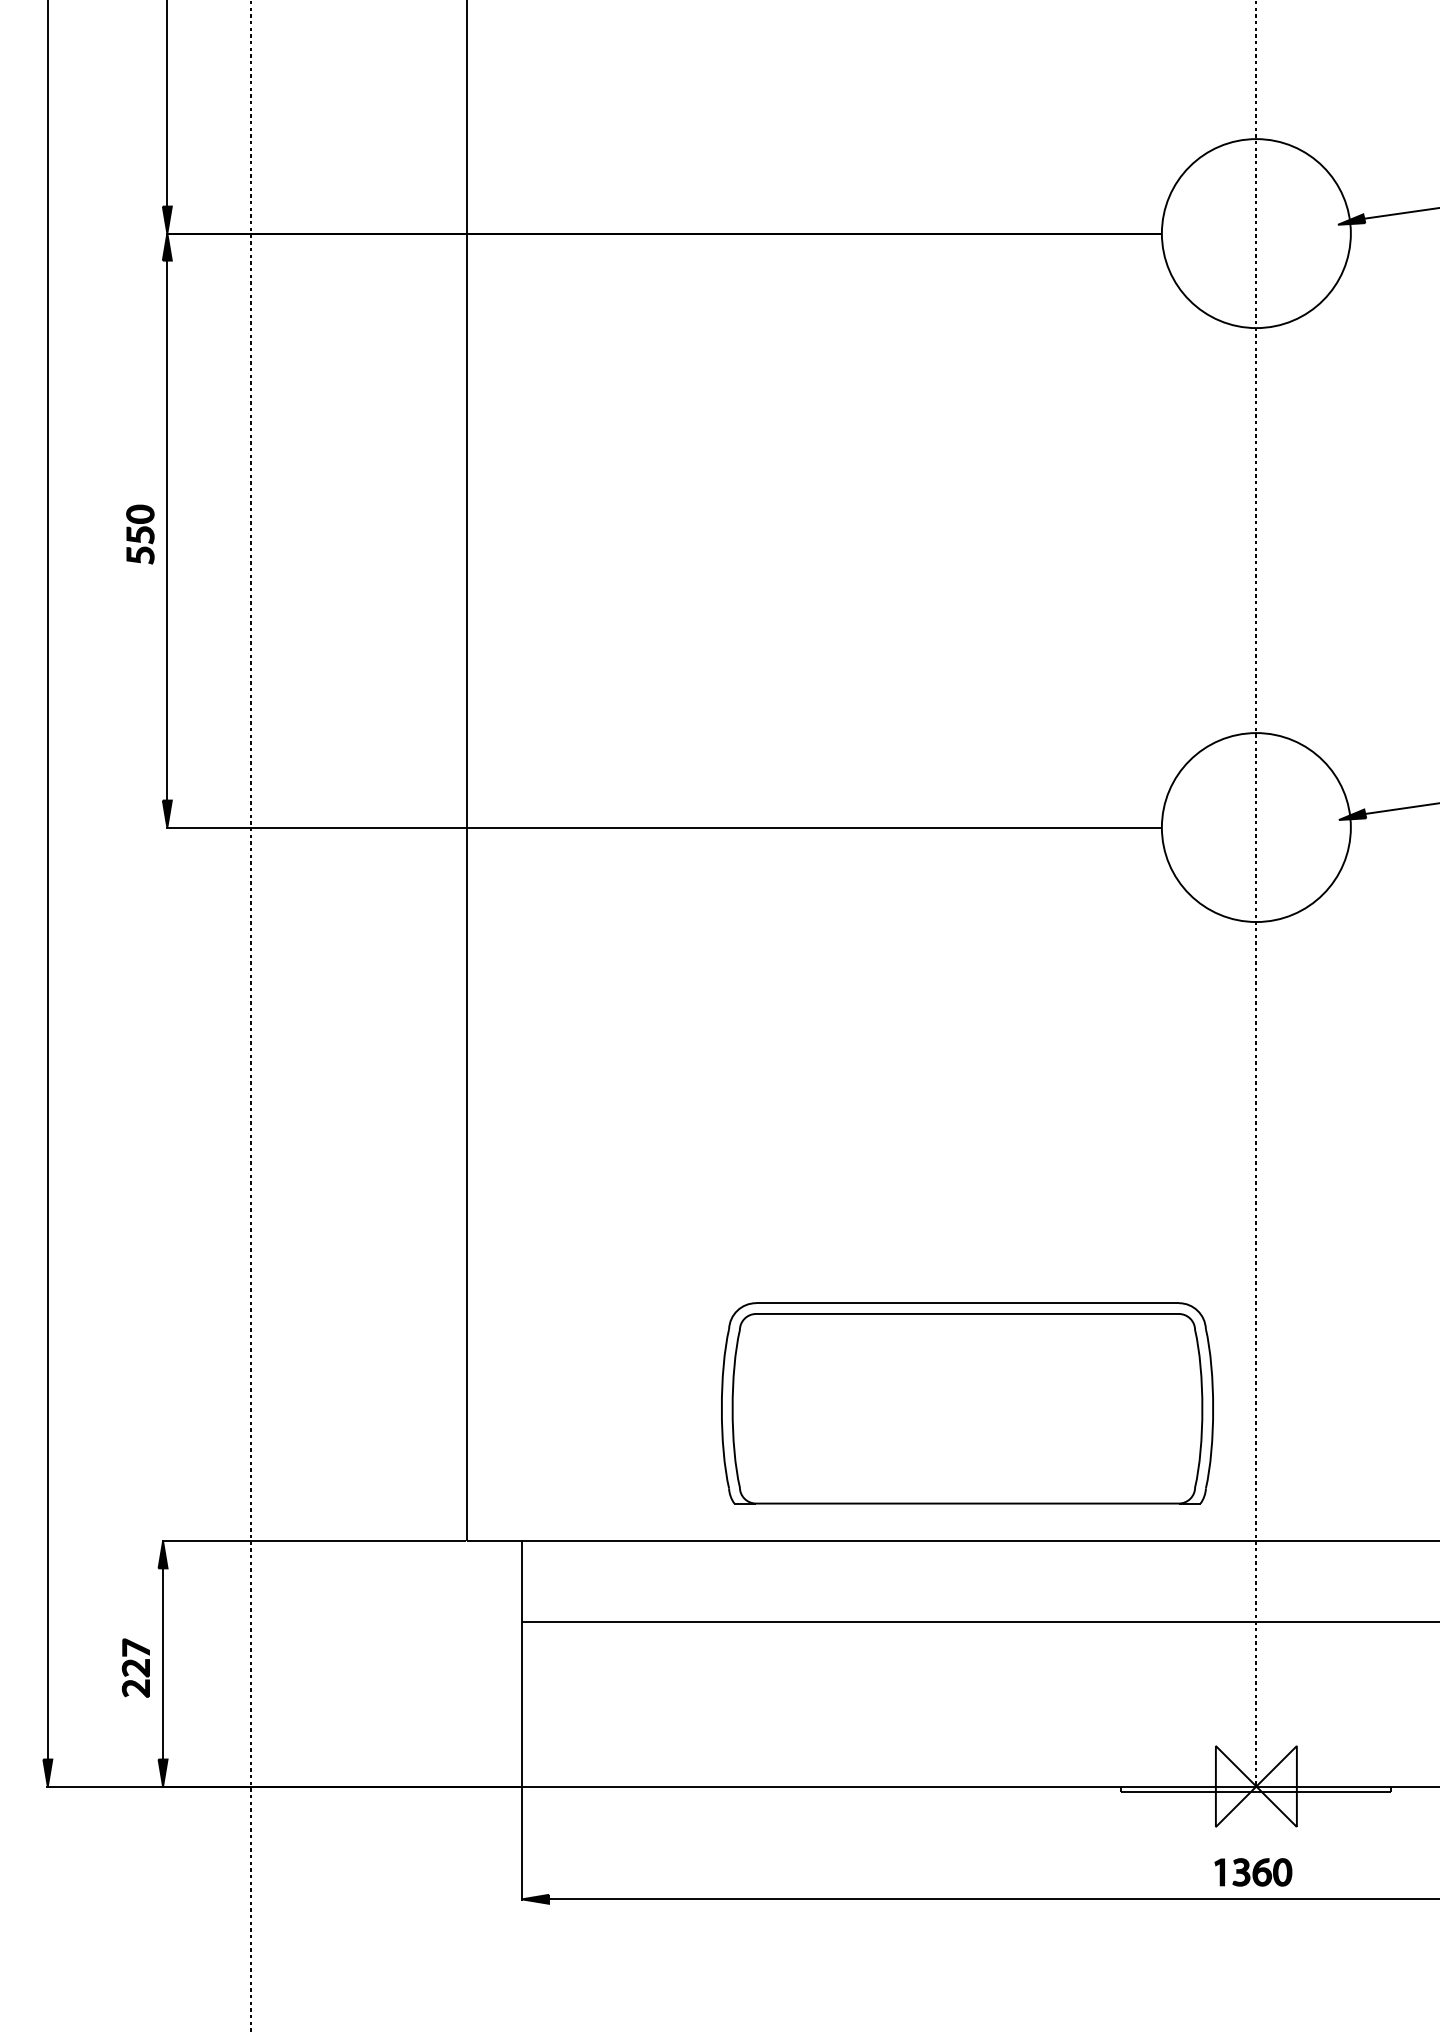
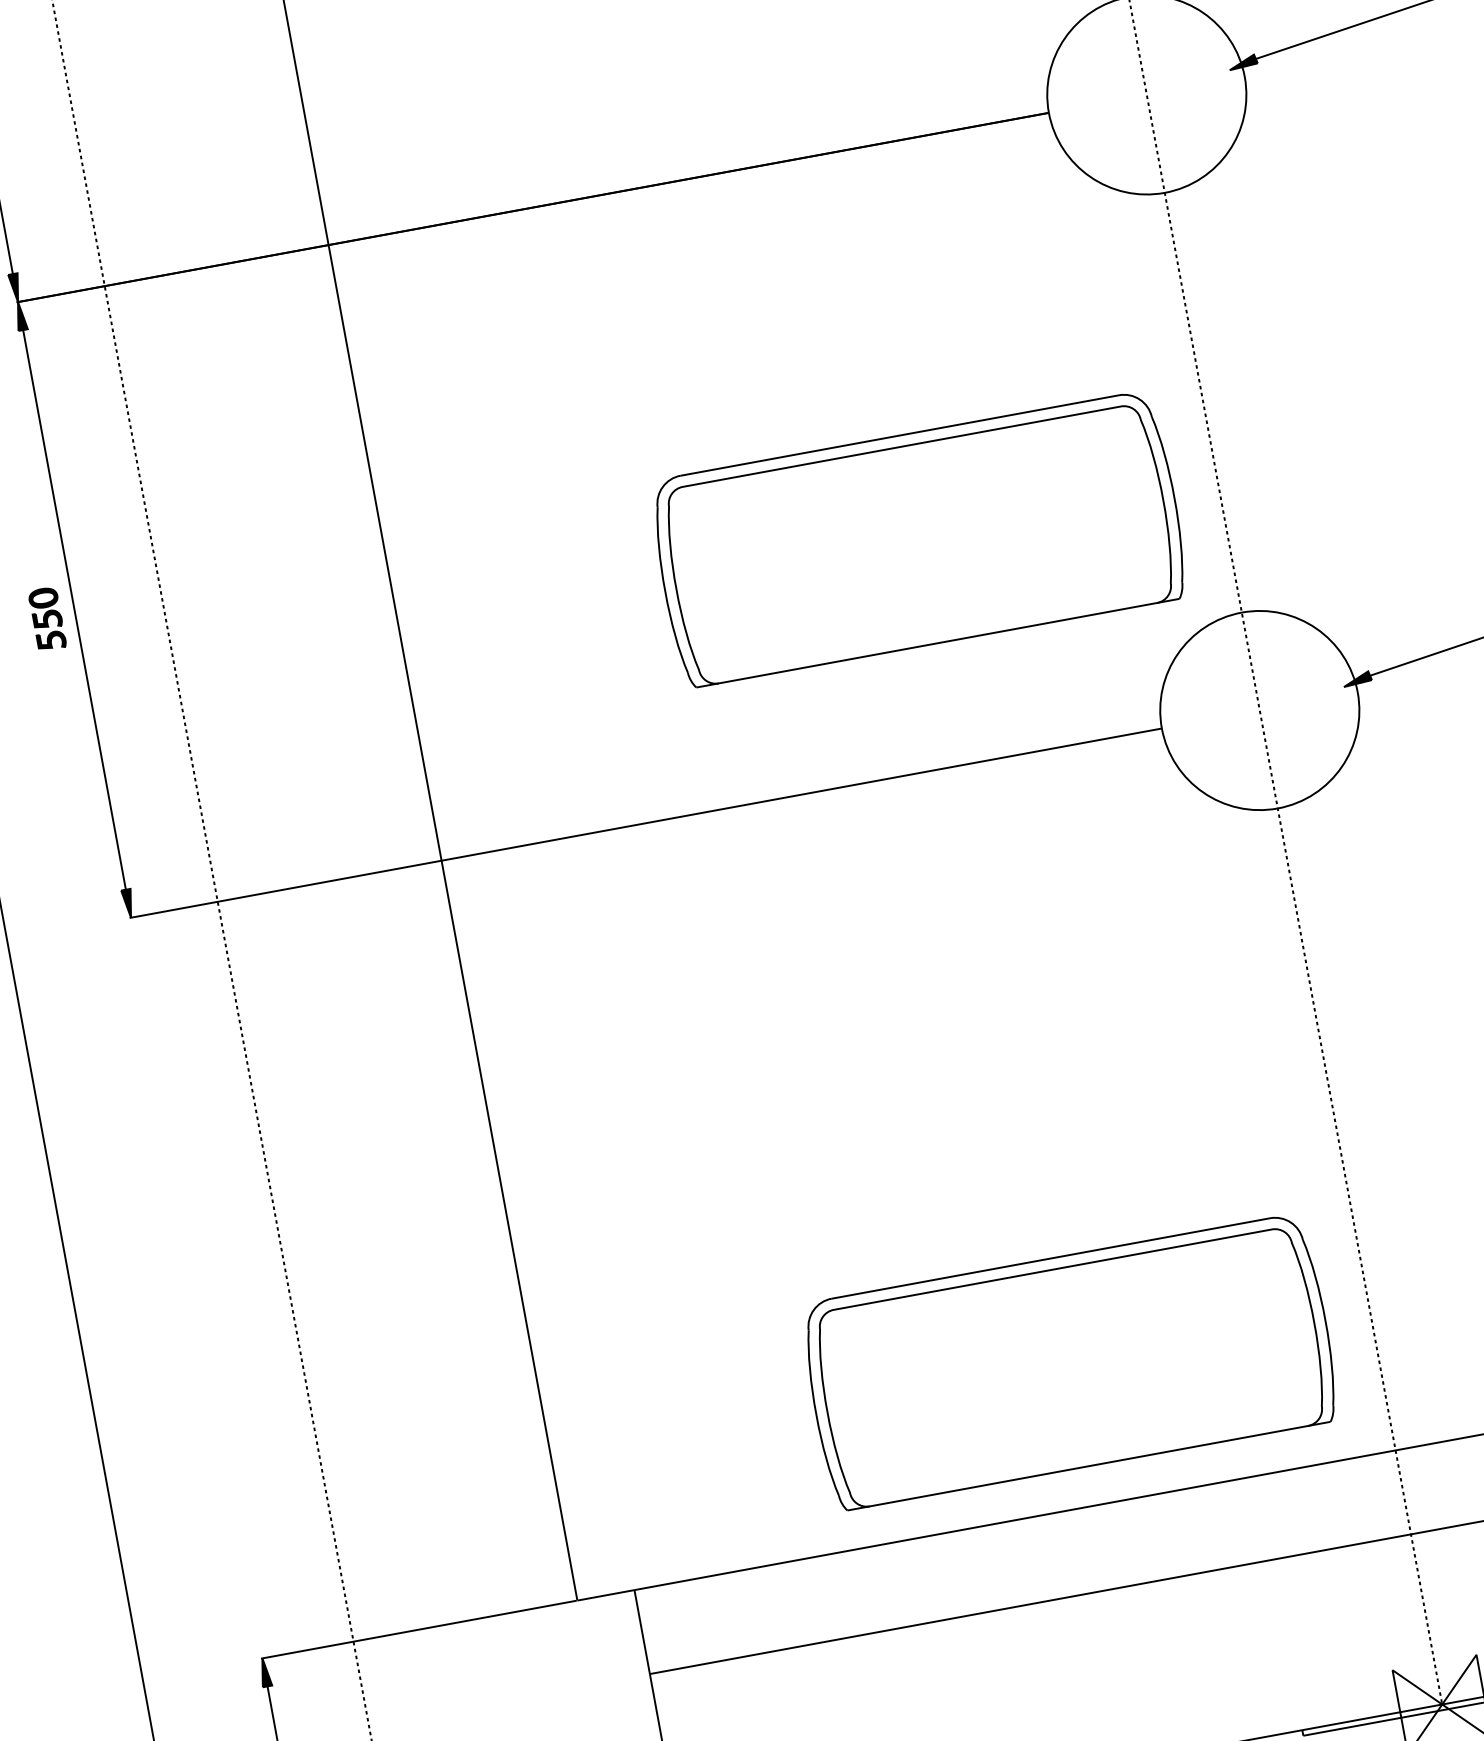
part: (967, 609) -> (918, 539), added

